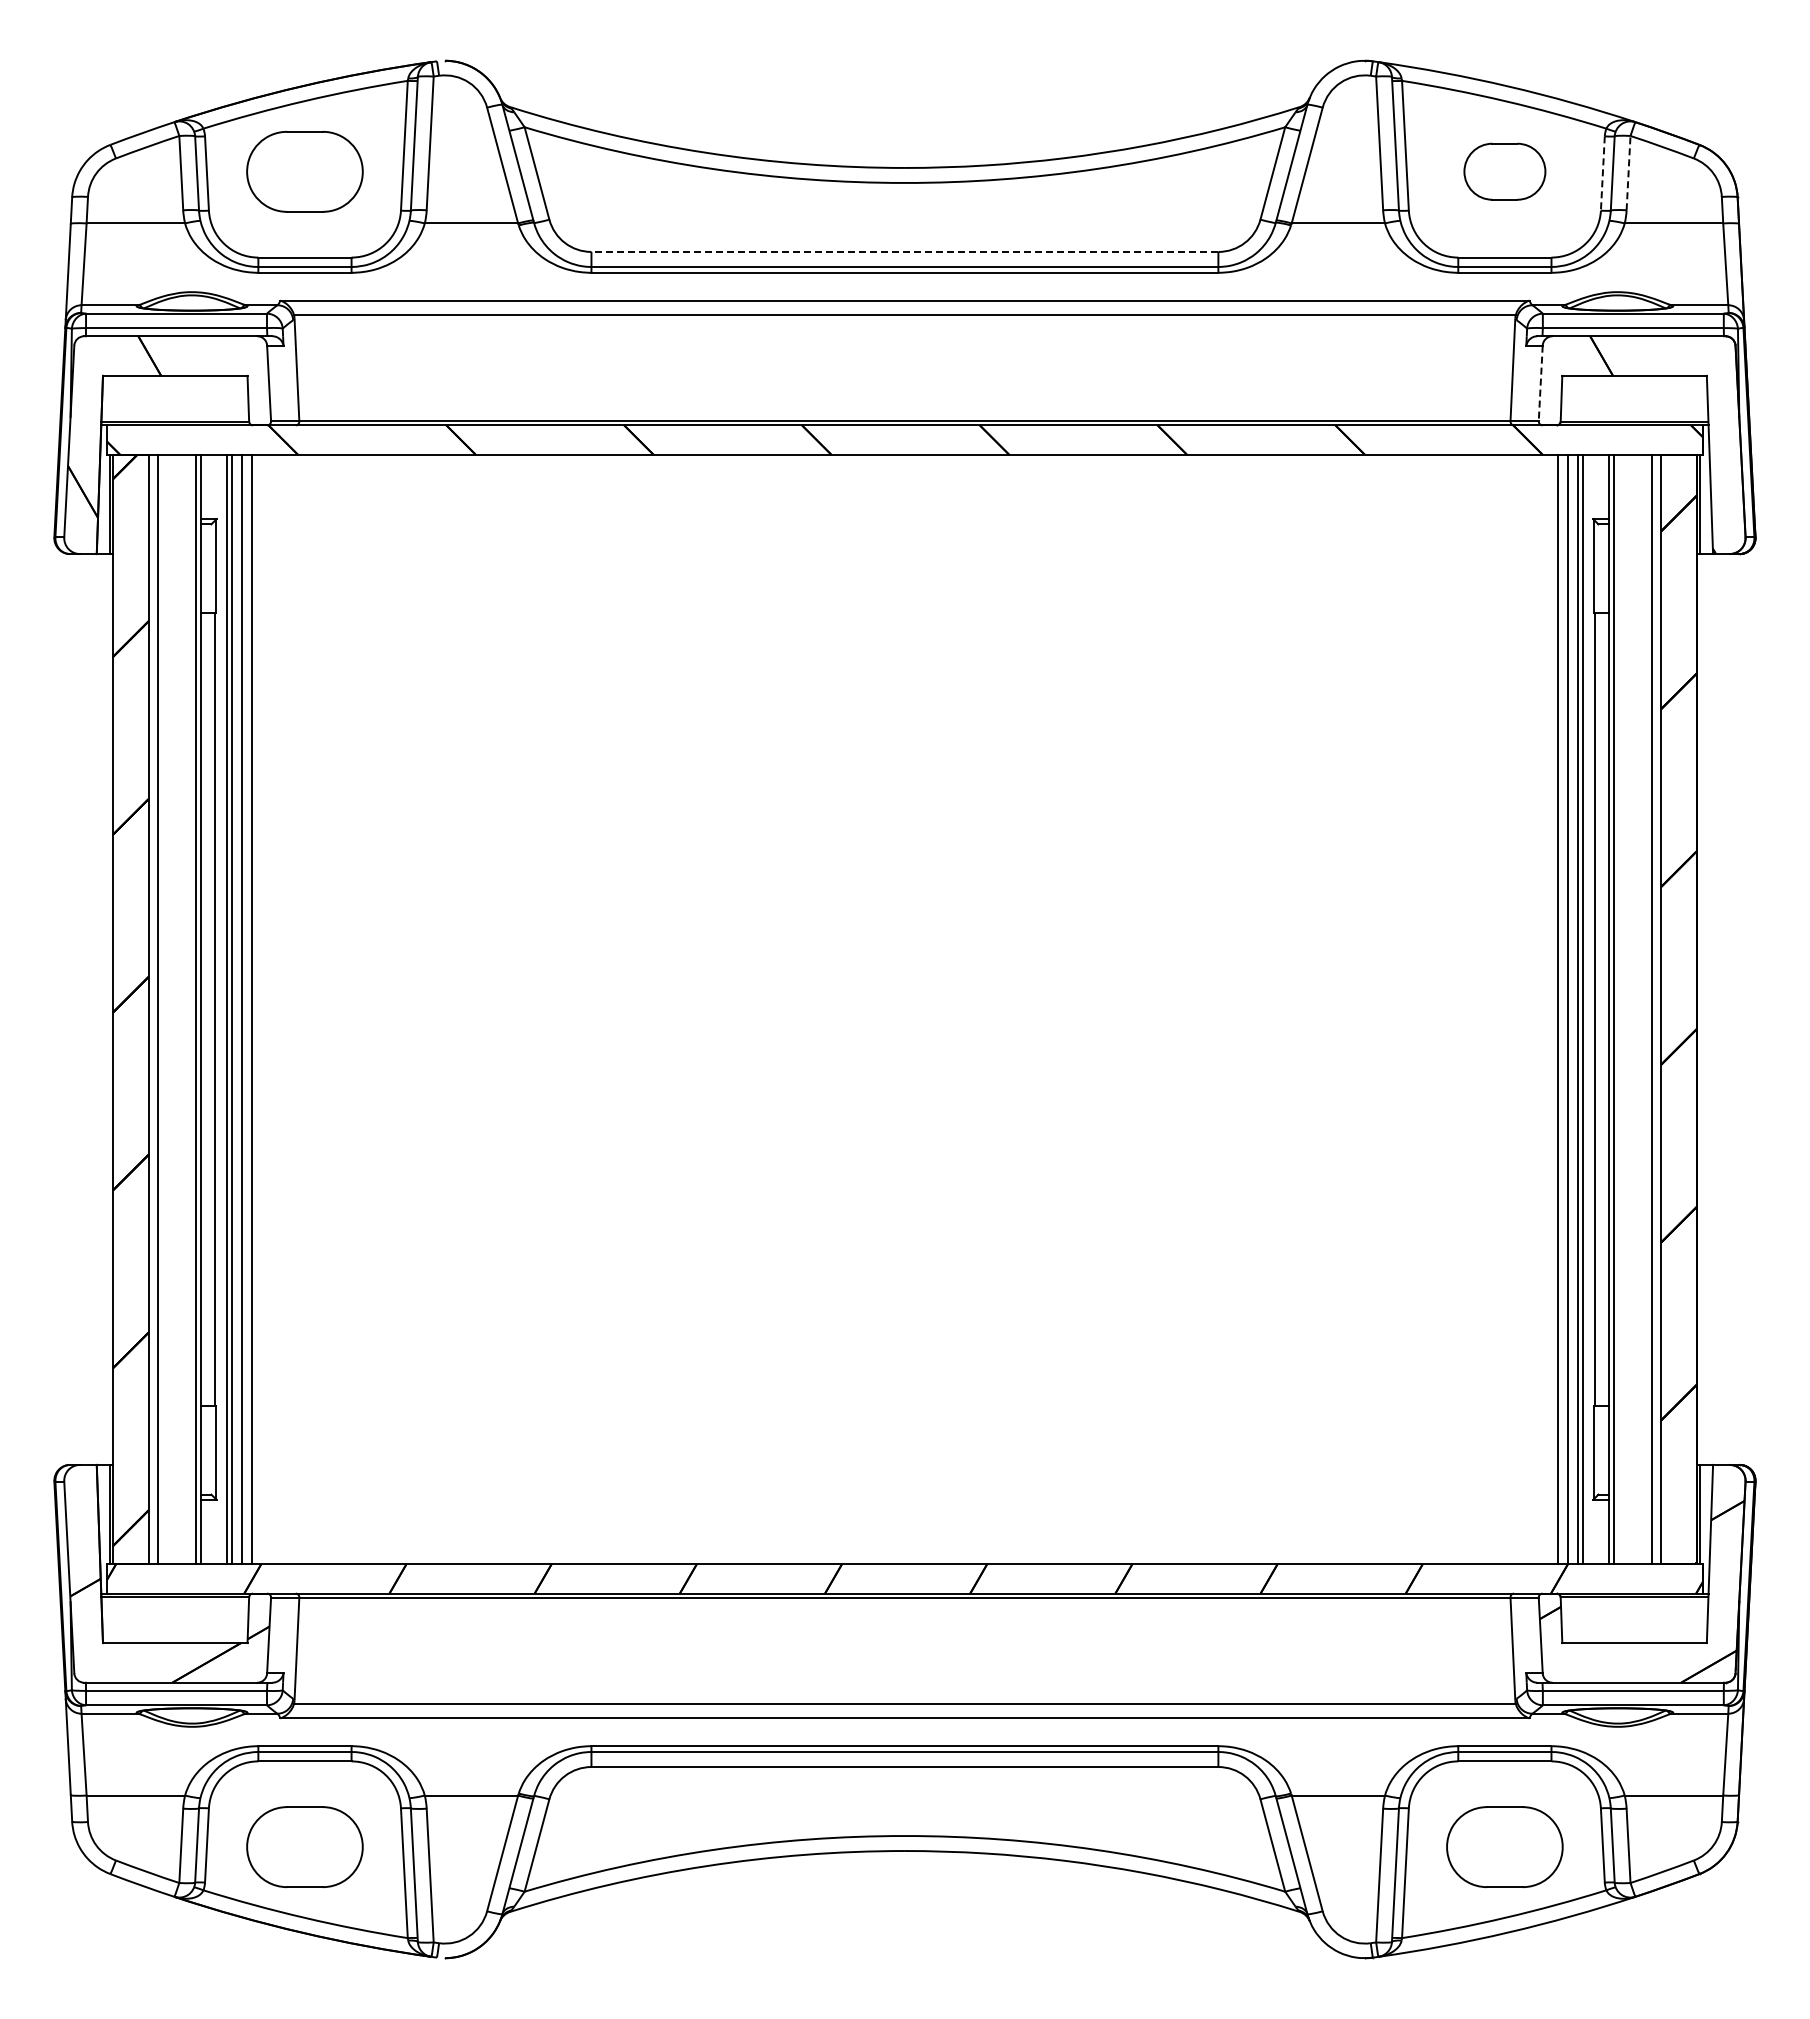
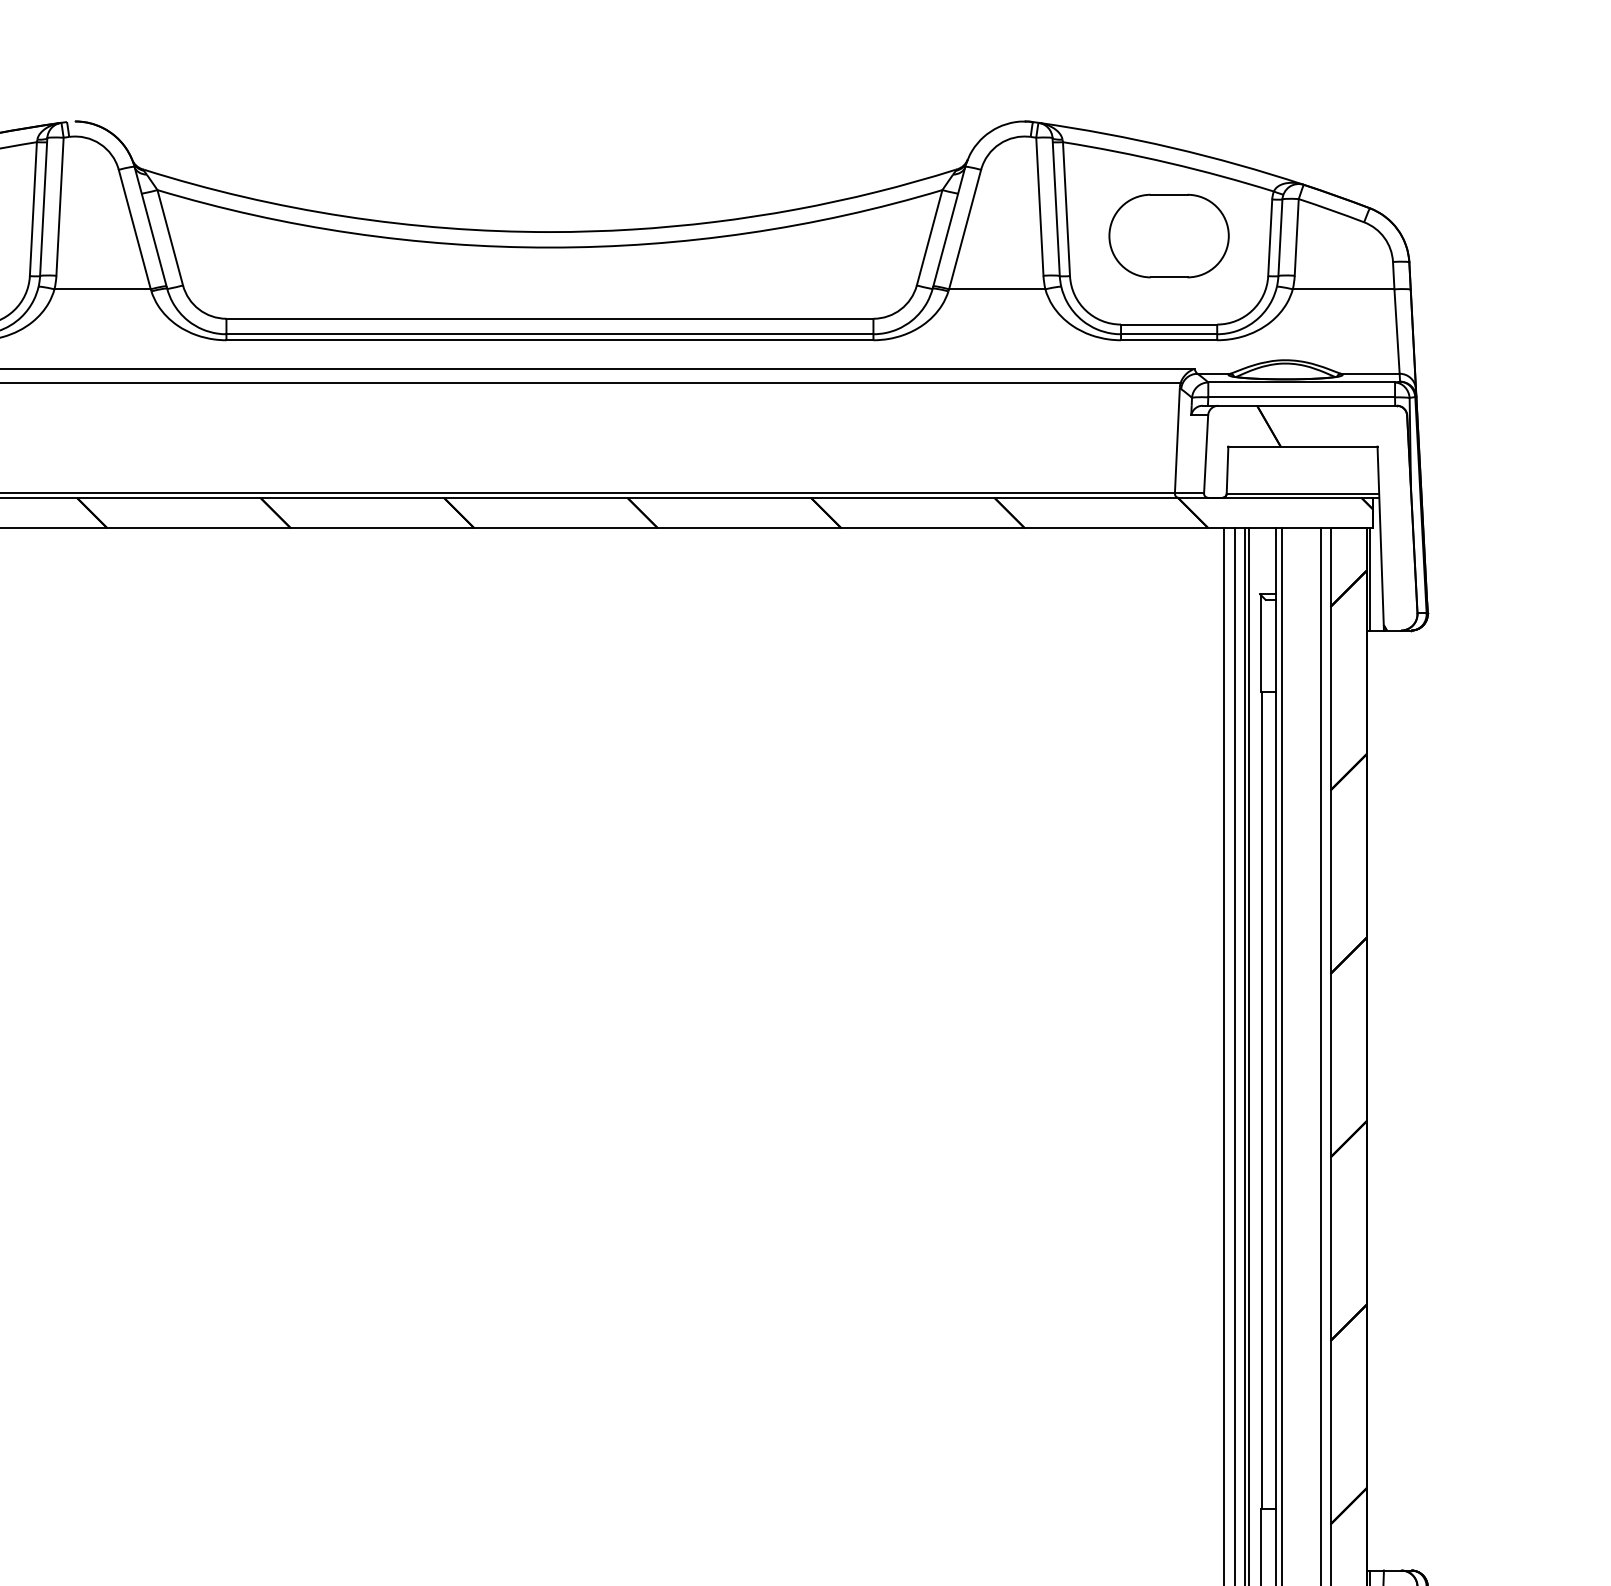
part: (1504, 171) -> (1168, 235), size x1.43
line: (1628, 172) -> (1296, 236), dashed -> solid
line: (1602, 174) -> (1269, 238), dashed -> solid
line: (904, 251) -> (549, 318), dashed -> solid
line: (1540, 383) -> (1205, 454), dashed -> solid

